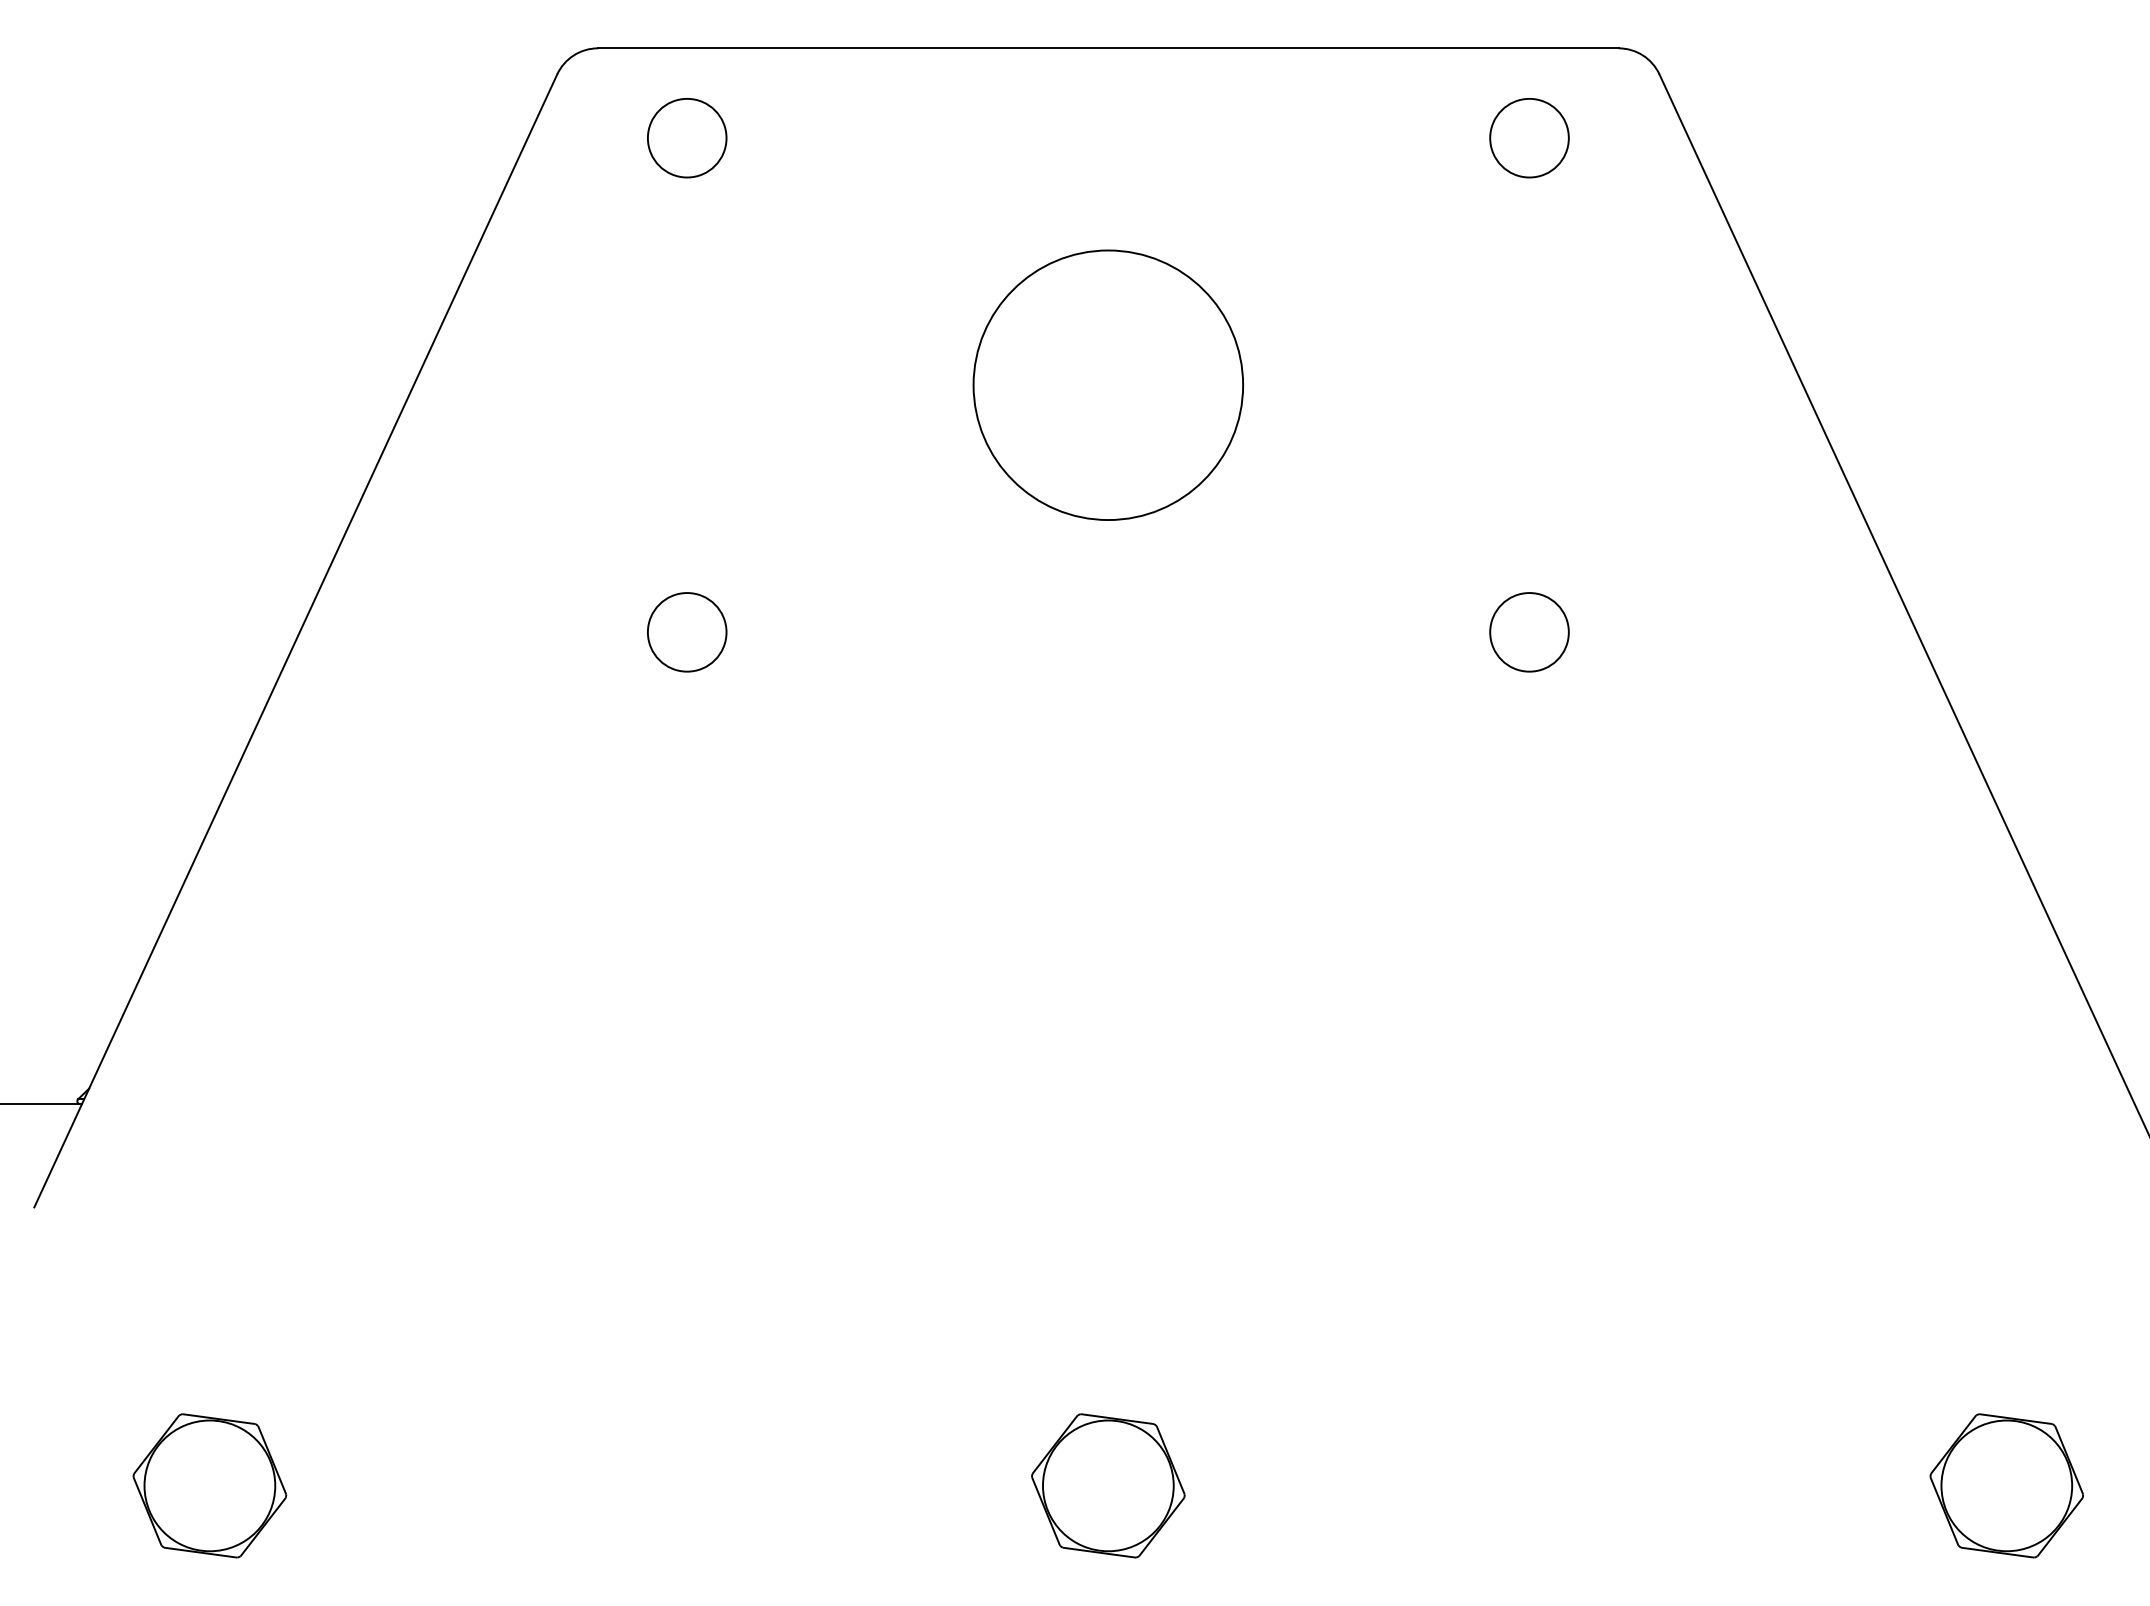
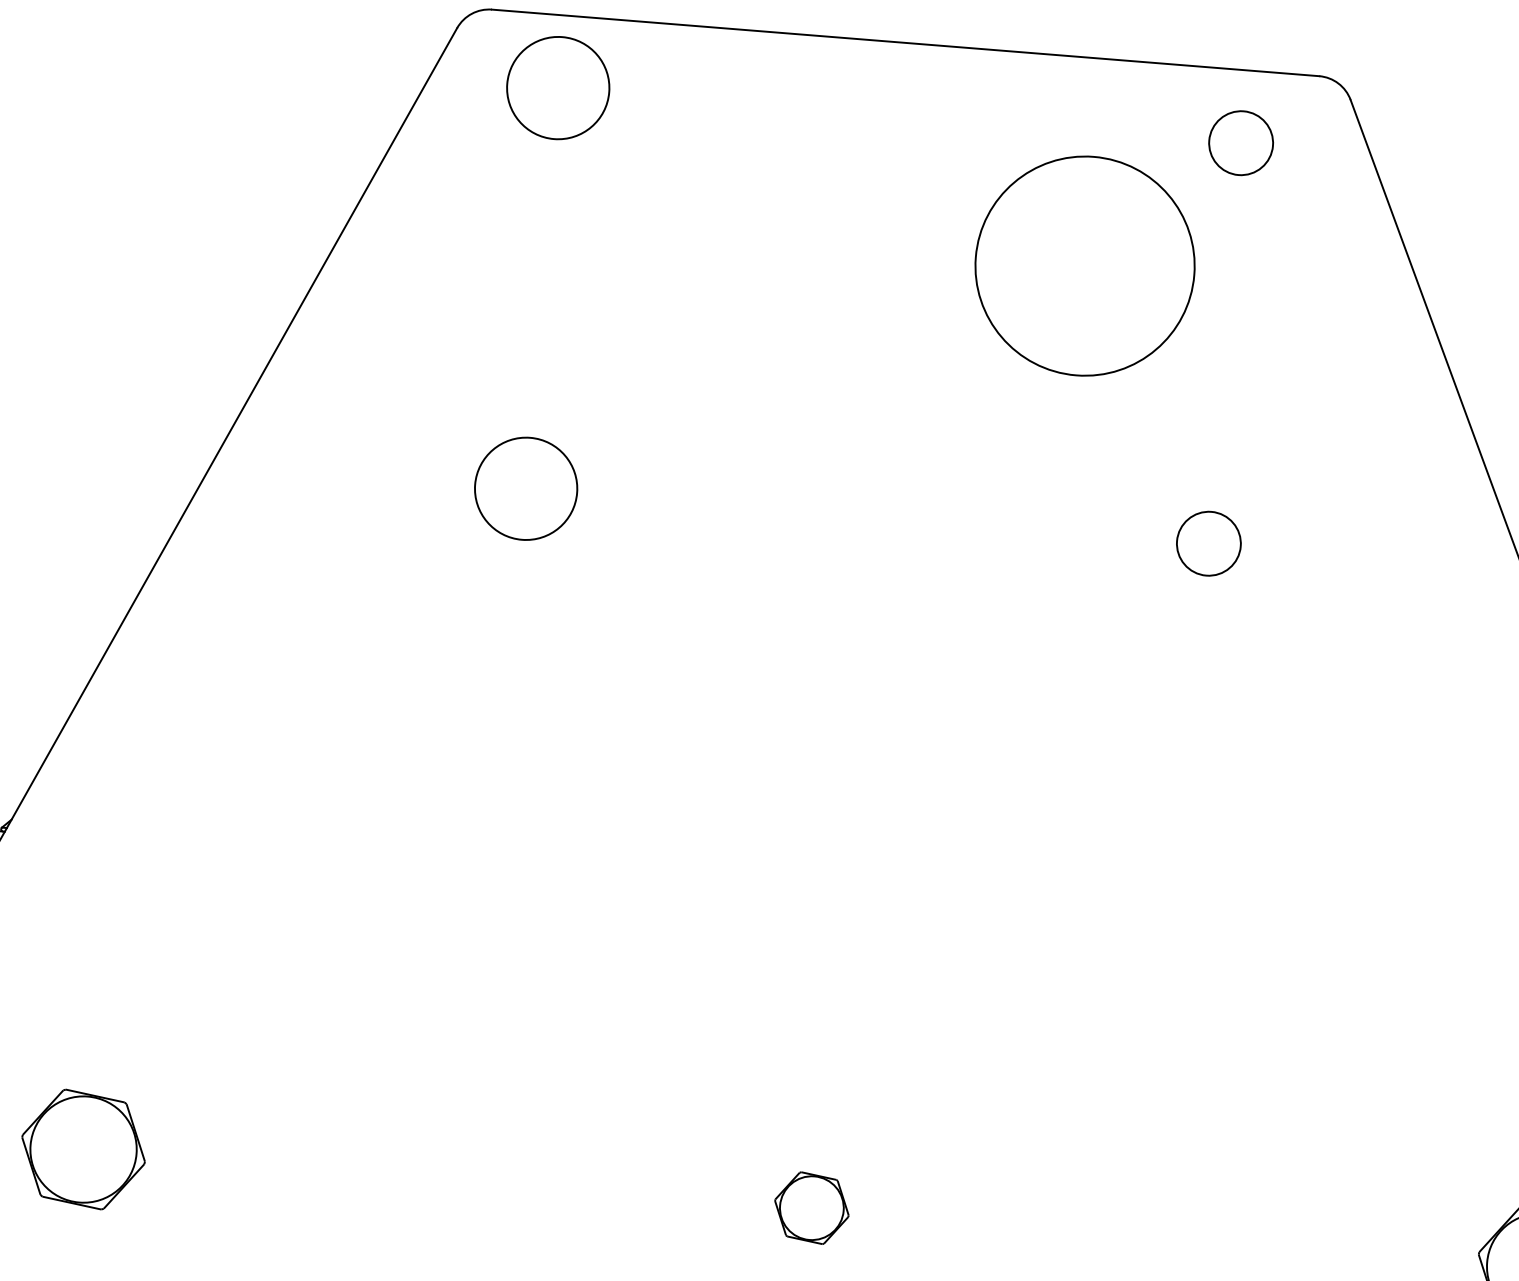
circle: (687, 138) -> (558, 88), size x1.6
circle: (1107, 384) -> (1084, 265), moved
circle: (686, 632) -> (525, 488), size x1.6
part: (1108, 1485) -> (811, 1207), size x0.6

